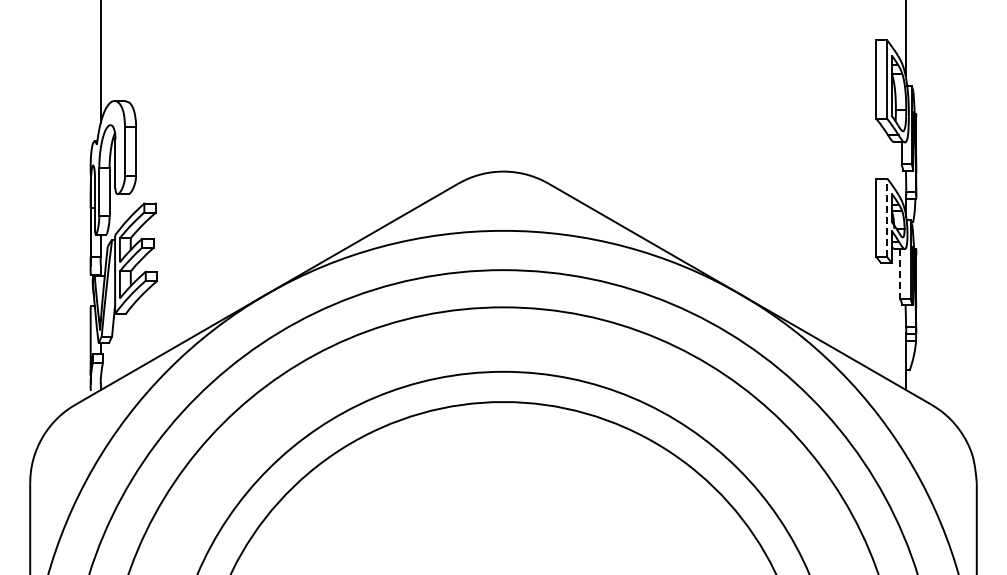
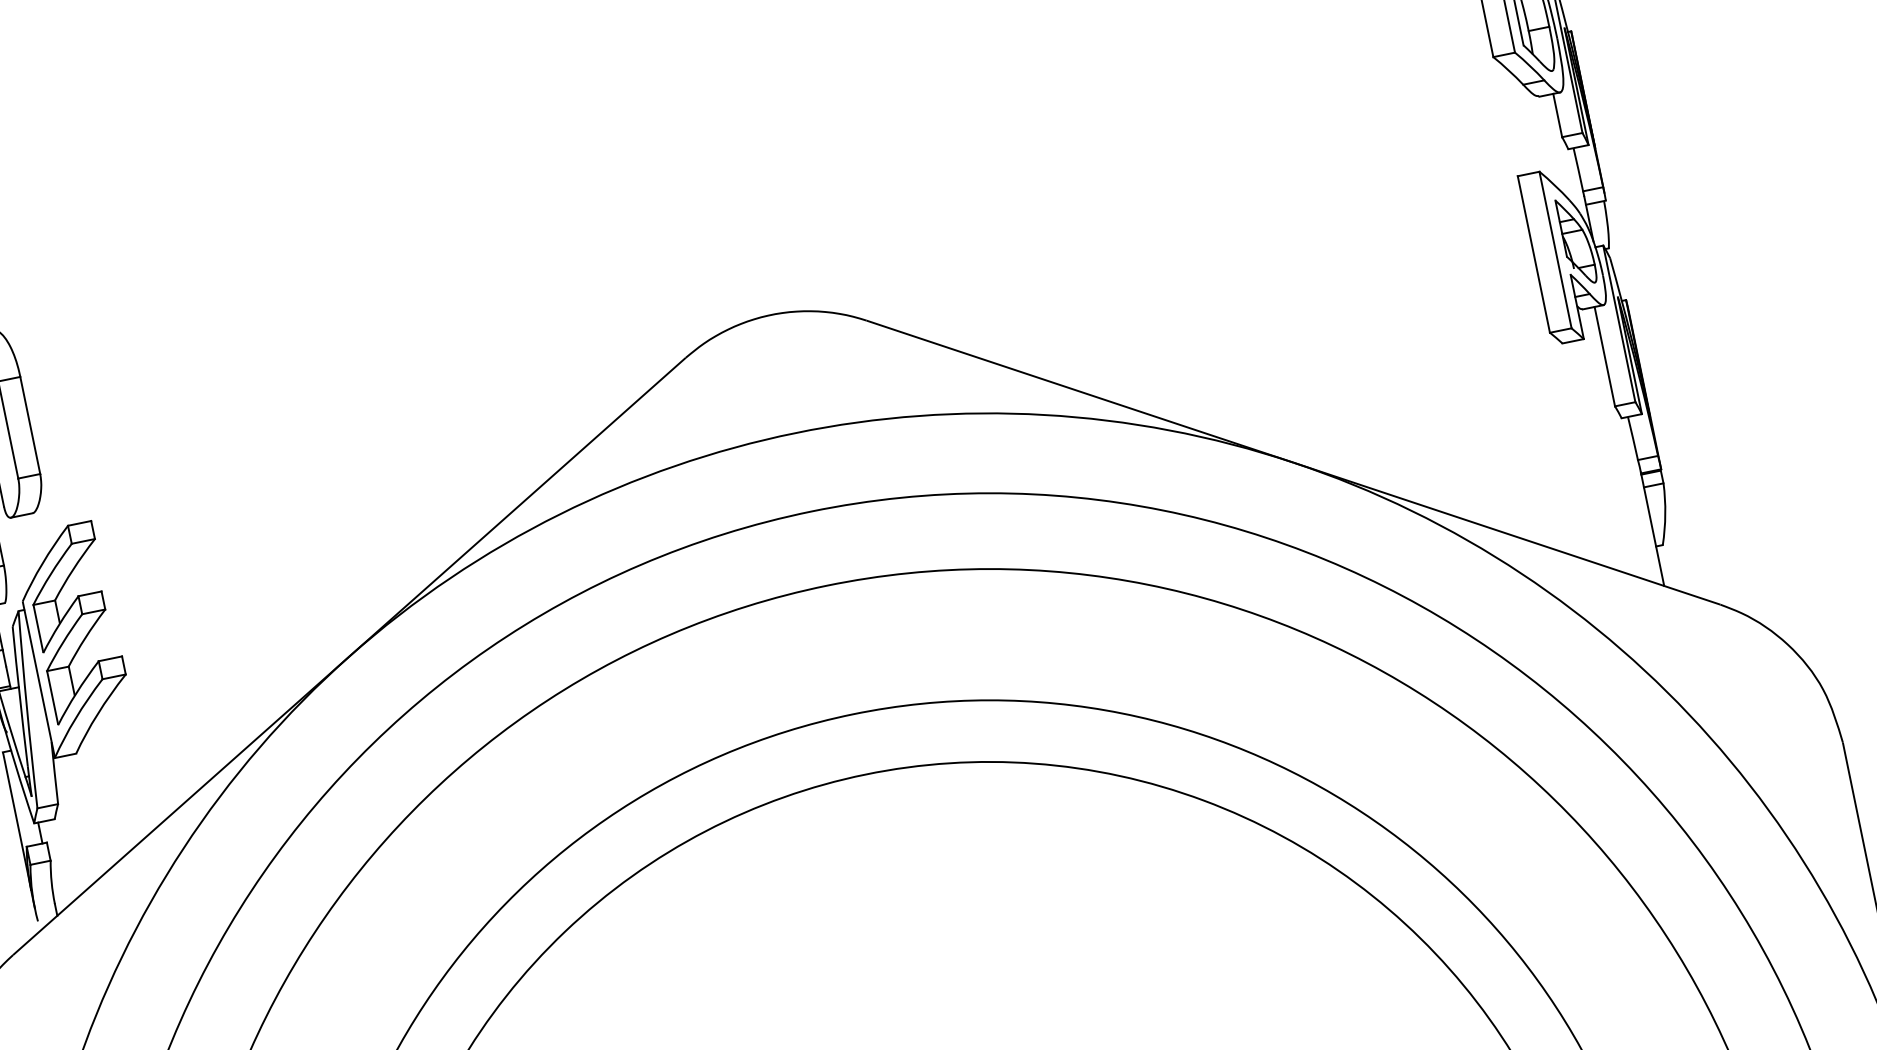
line: (887, 217) -> (1556, 249), dashed -> solid
line: (900, 273) -> (1604, 355), dashed -> solid

